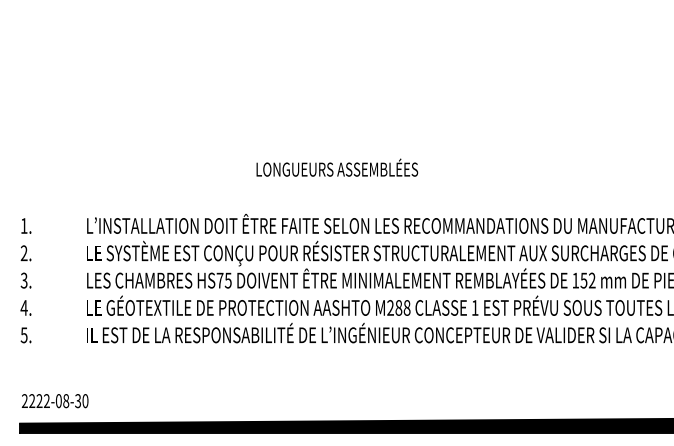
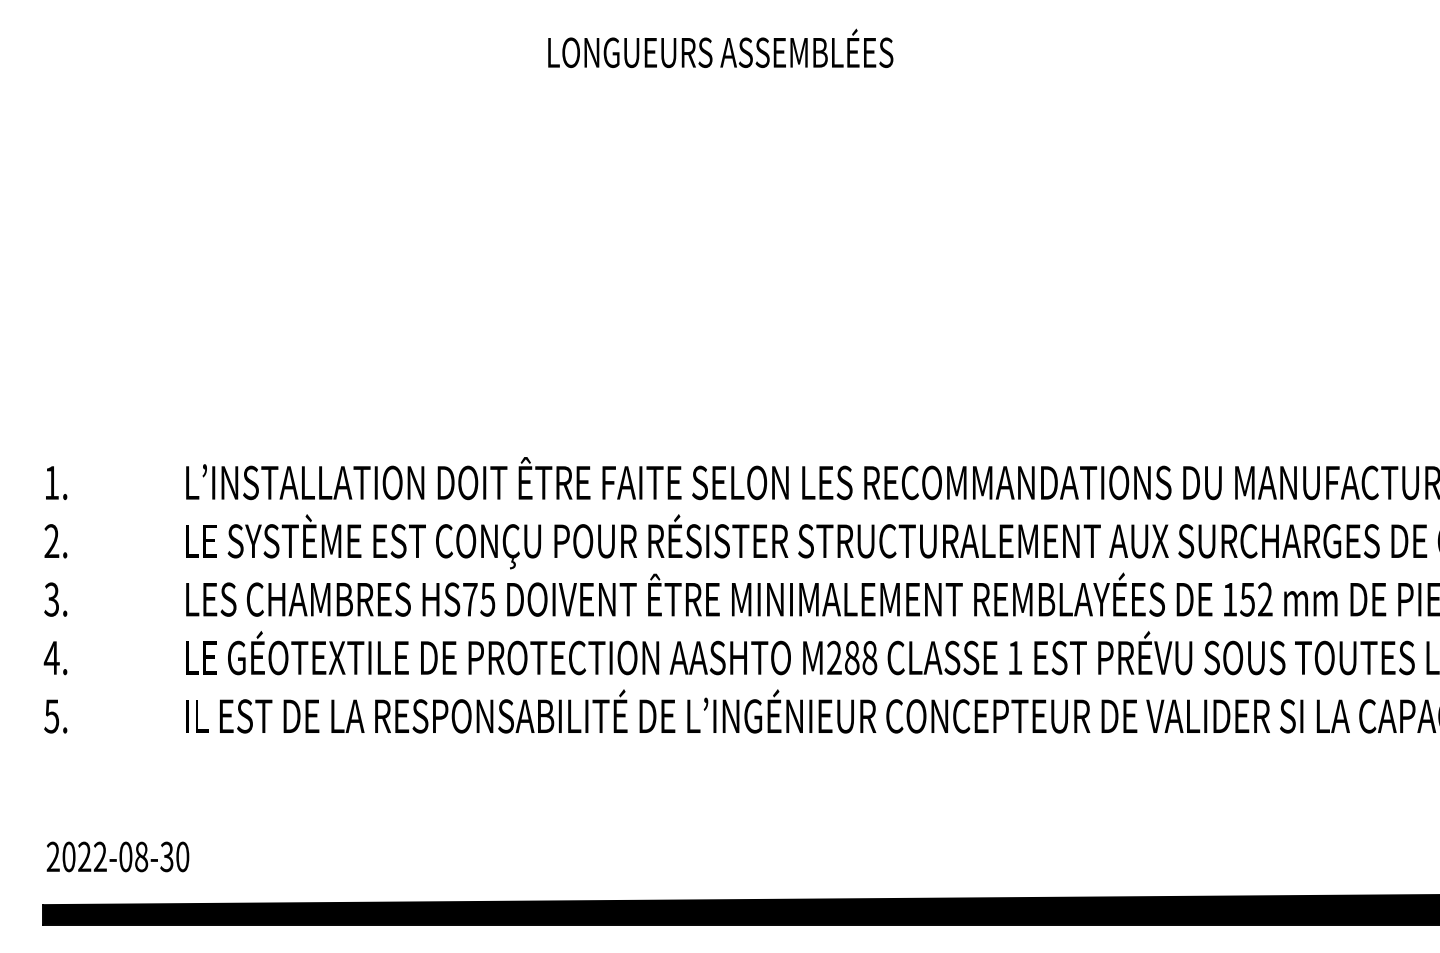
text: (337, 167) -> (721, 48), moved
text: (32, 401) -> (69, 857), 2222-08-30 -> 2022-08-30

